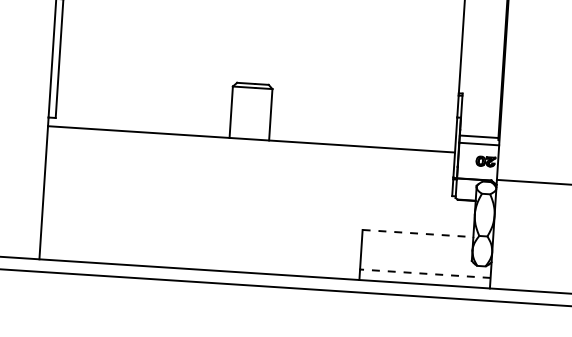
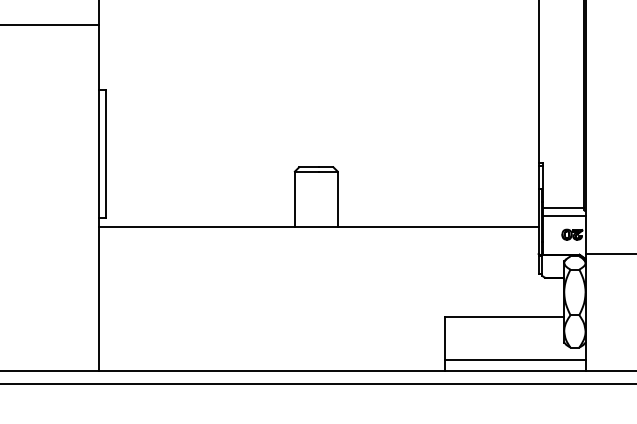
line: (418, 233) -> (504, 316), dashed -> solid
line: (425, 273) -> (515, 359), dashed -> solid

